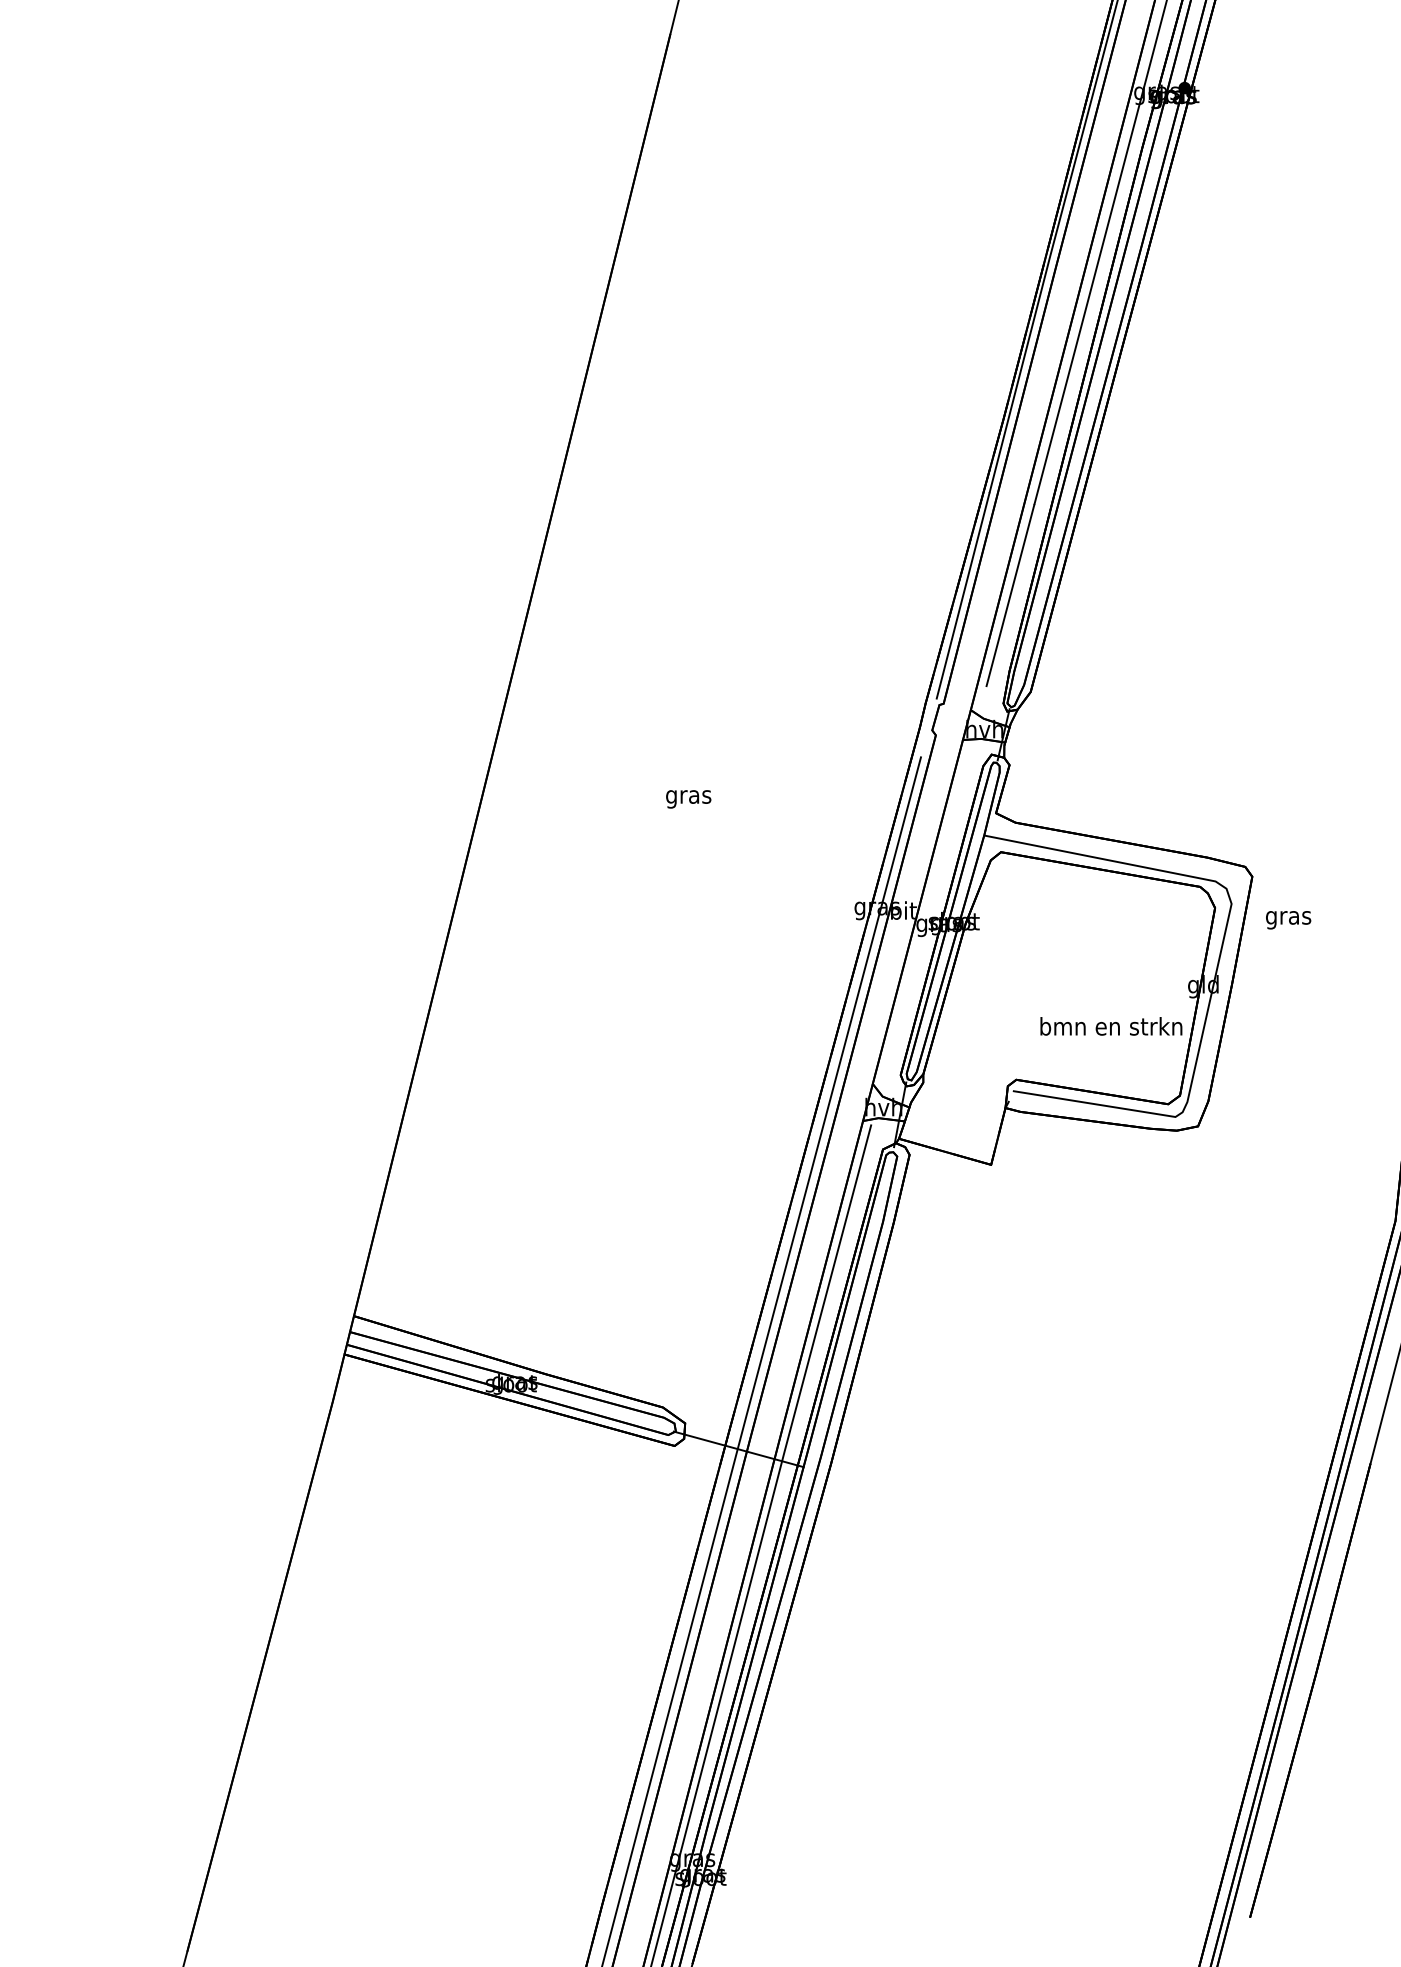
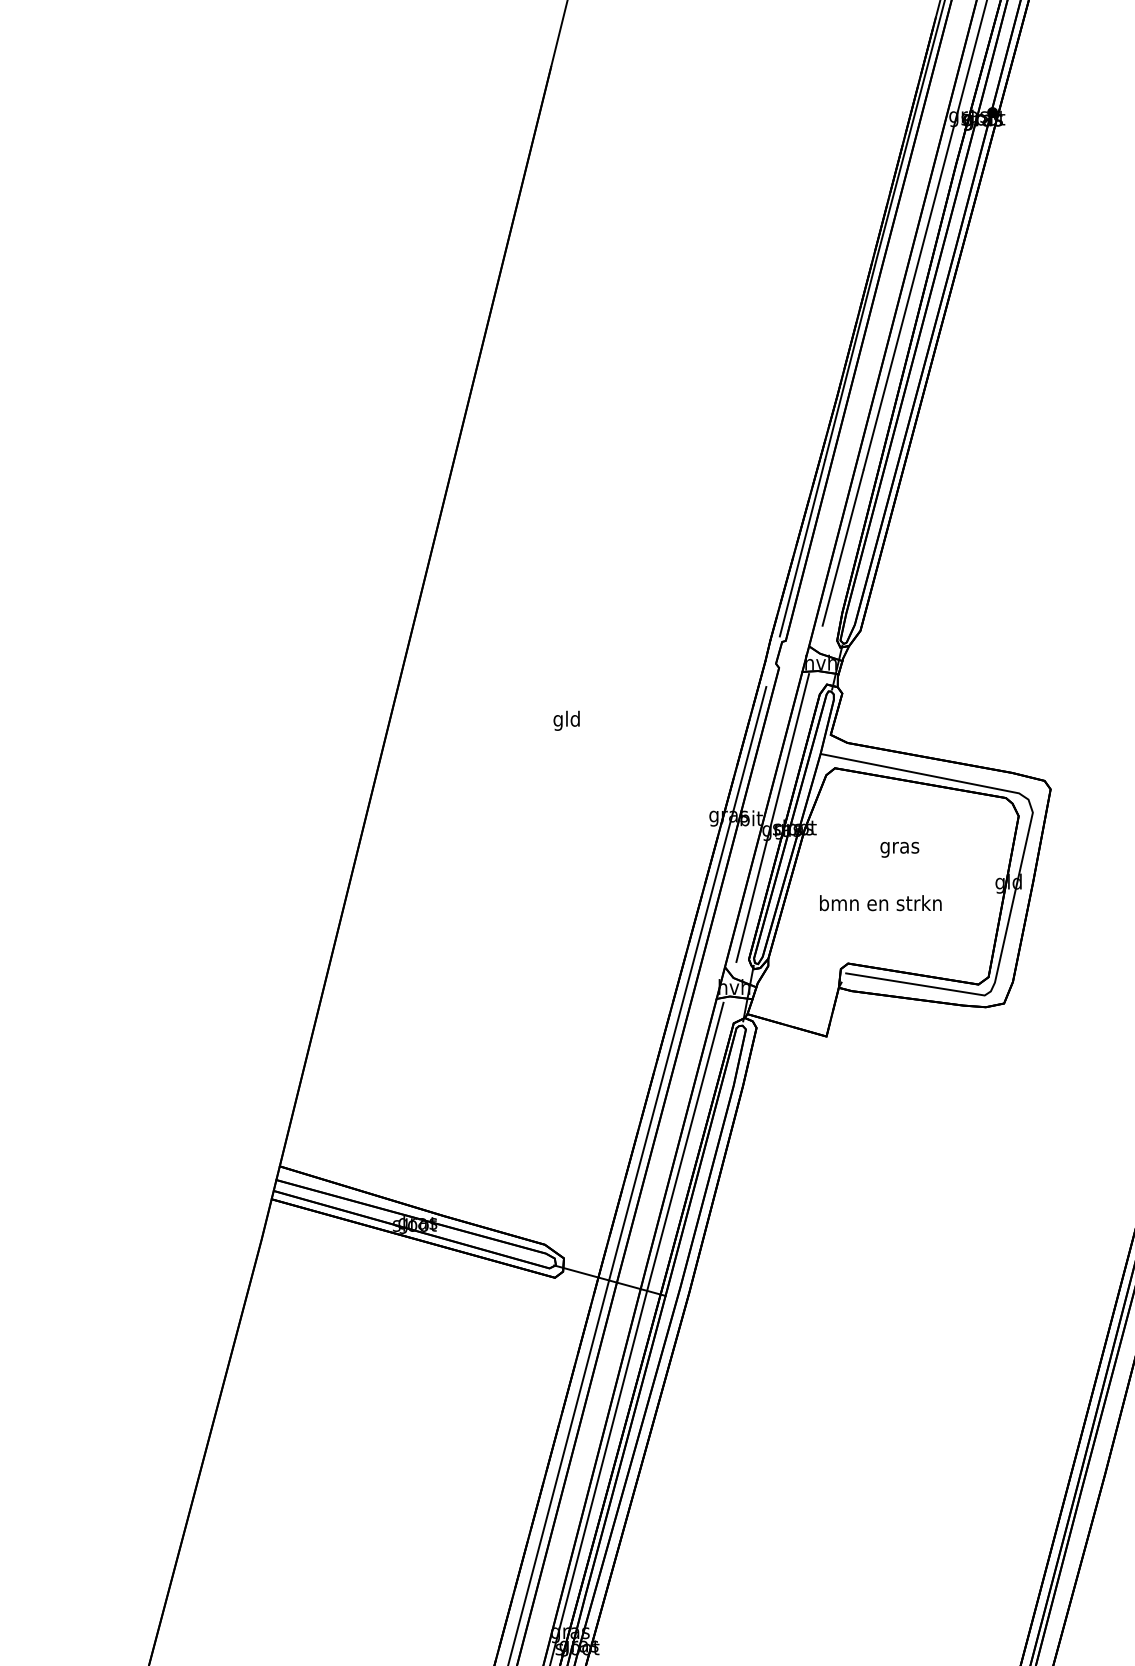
text: (688, 796) -> (566, 720), gras -> gld
line: (928, 909) -> (772, 817), added
text: (1288, 920) -> (899, 850), moved
text: (1111, 1026) -> (880, 903), moved

